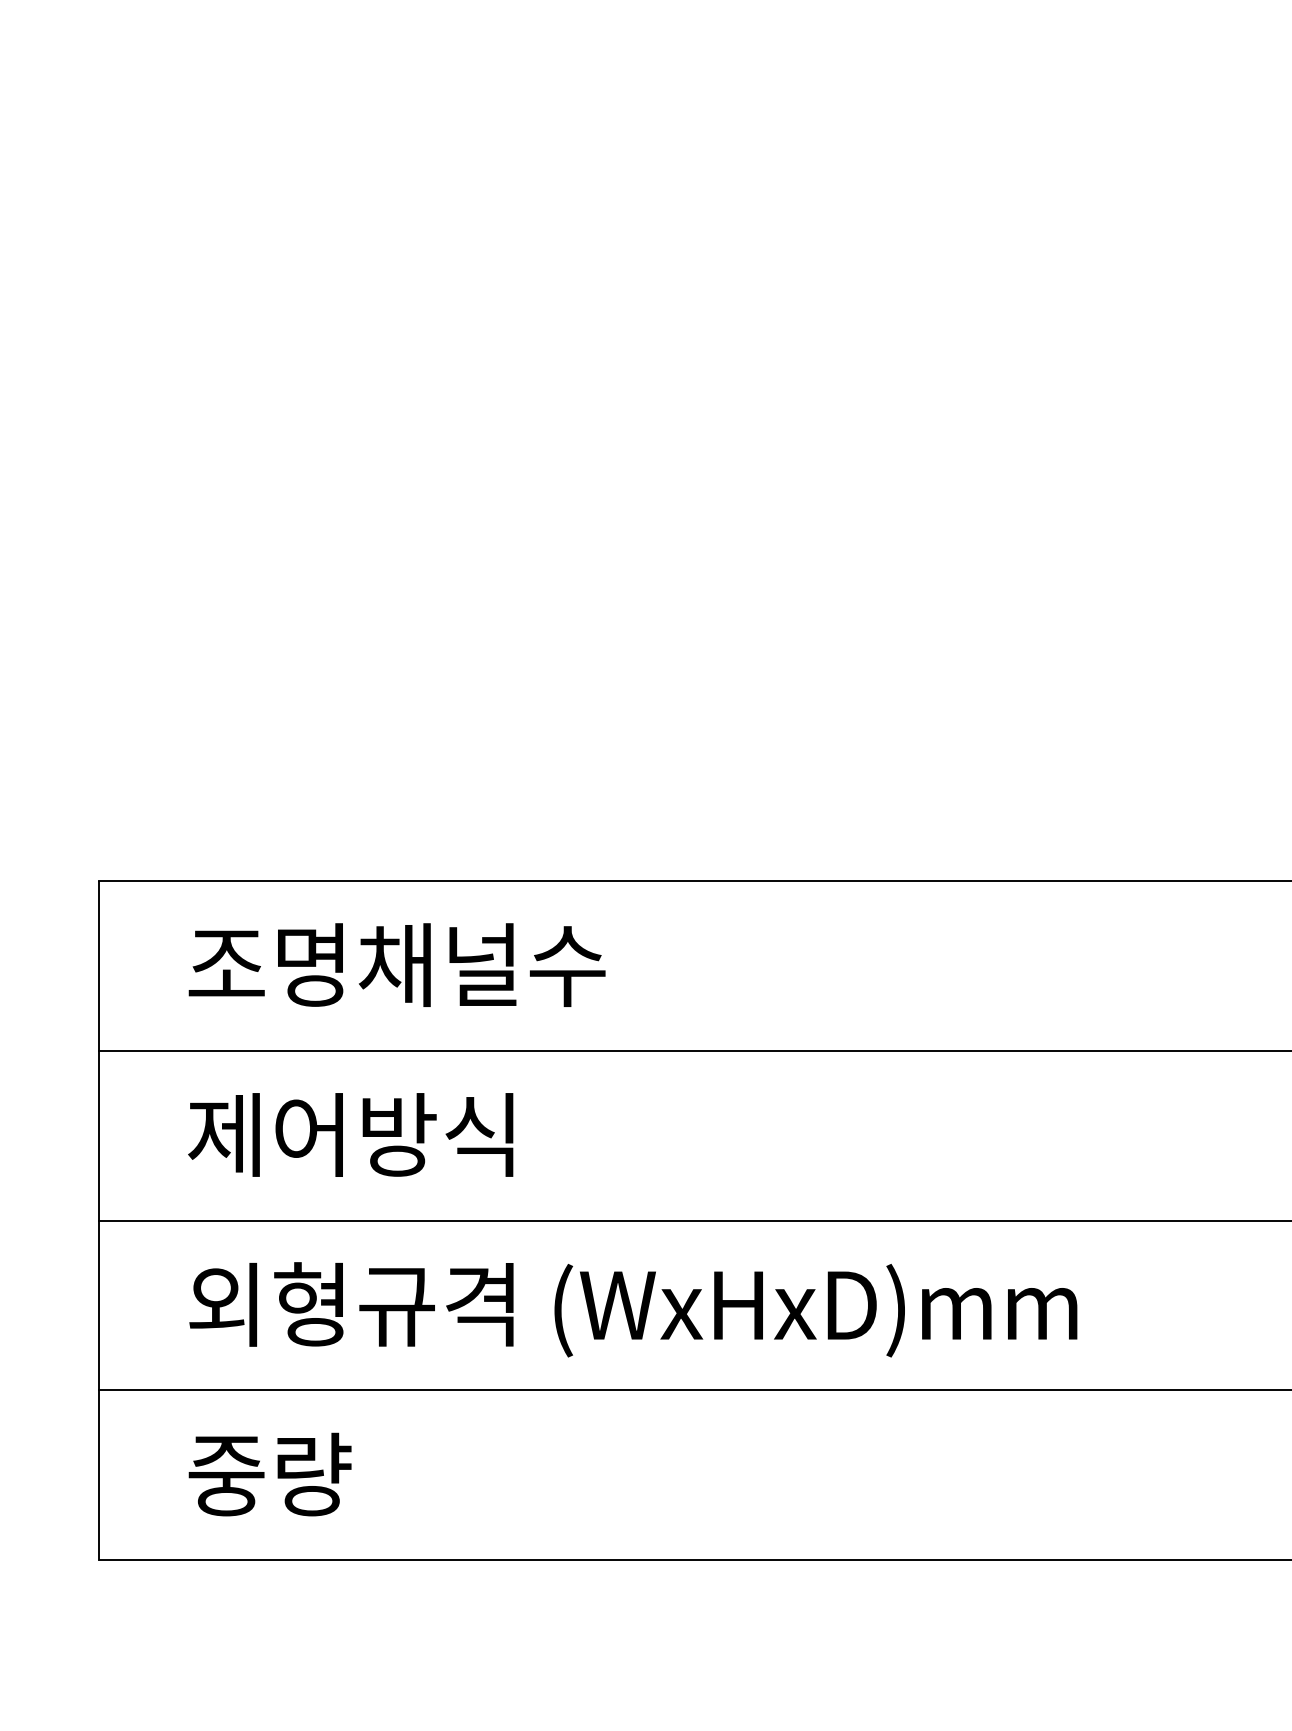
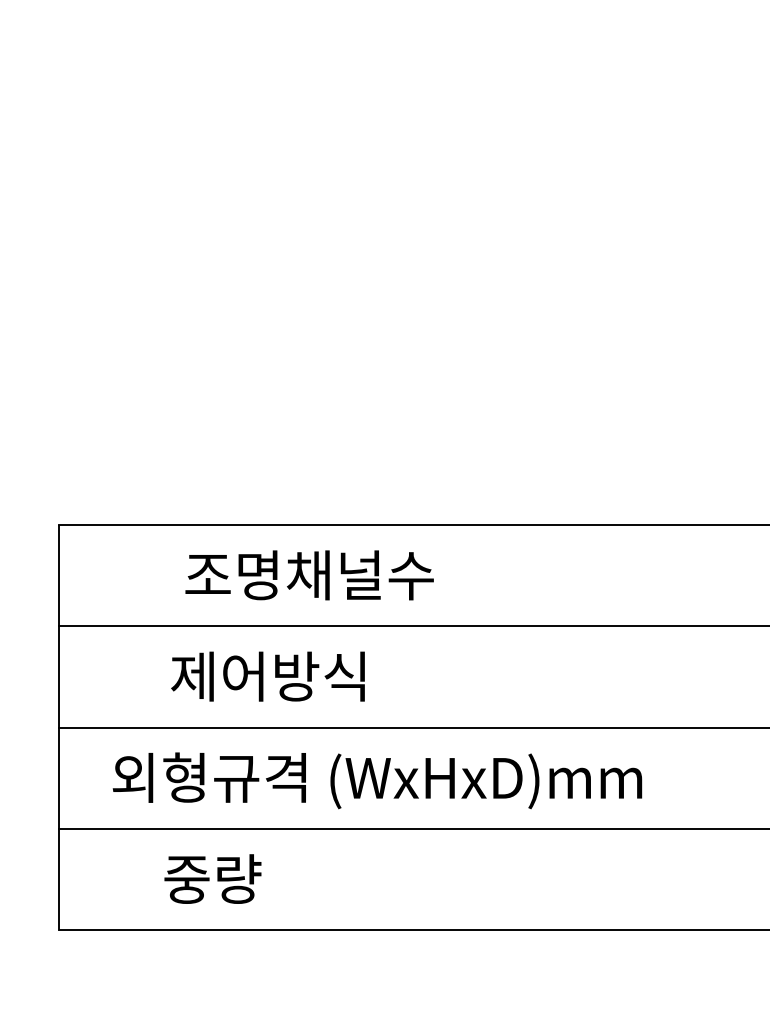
text: (396, 965) -> (309, 575), moved
text: (349, 1134) -> (267, 676), moved
text: (269, 1473) -> (212, 878), moved

